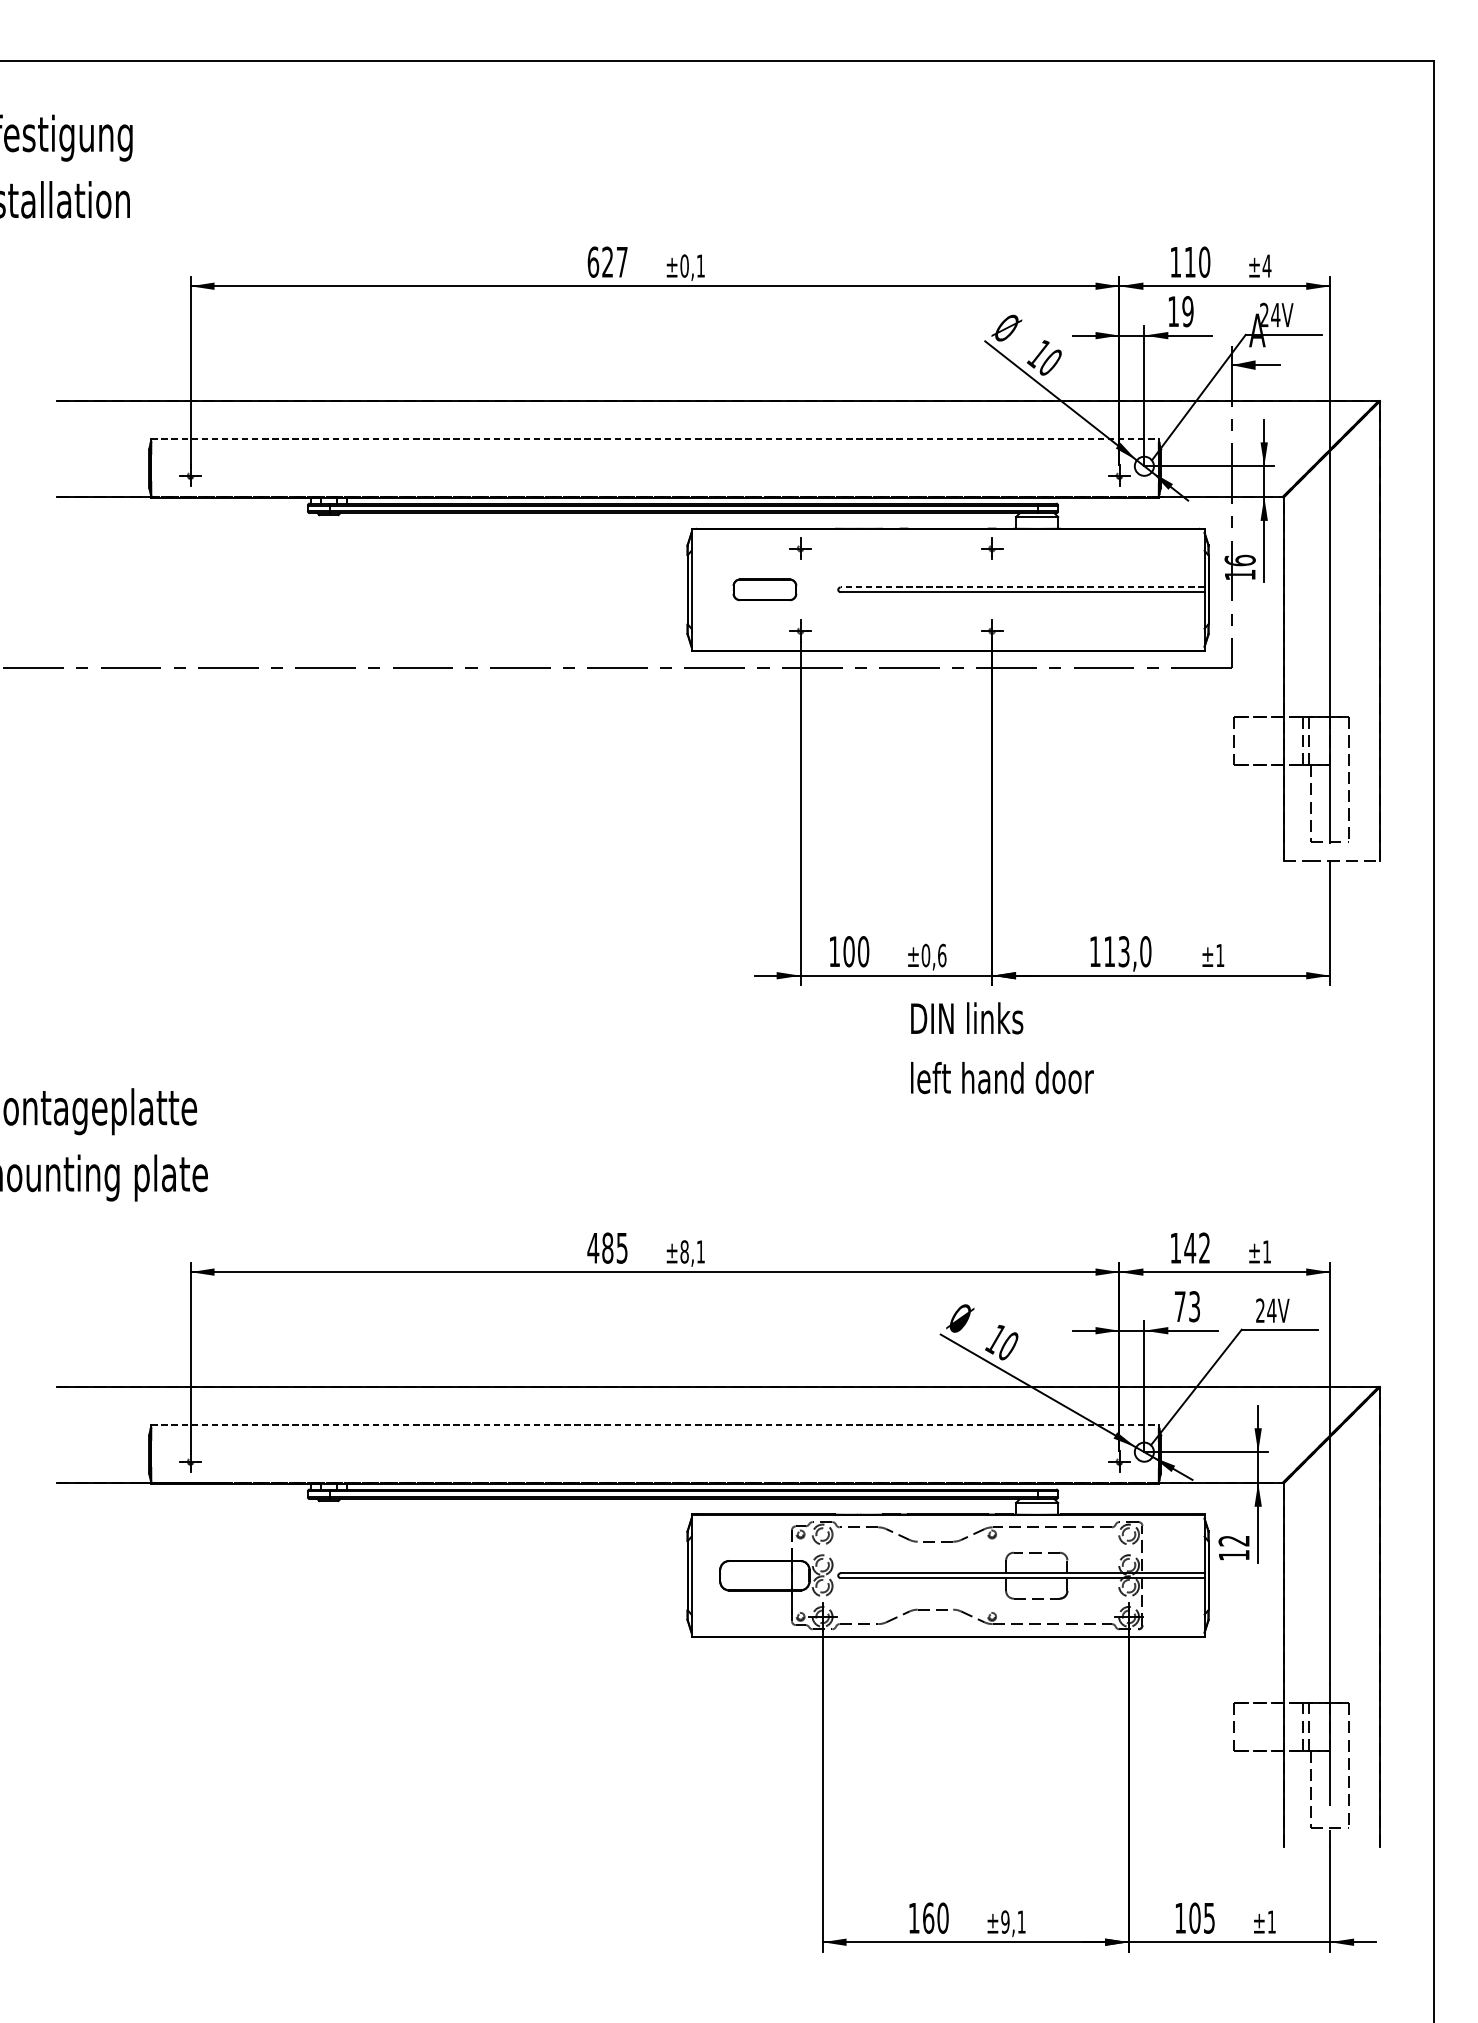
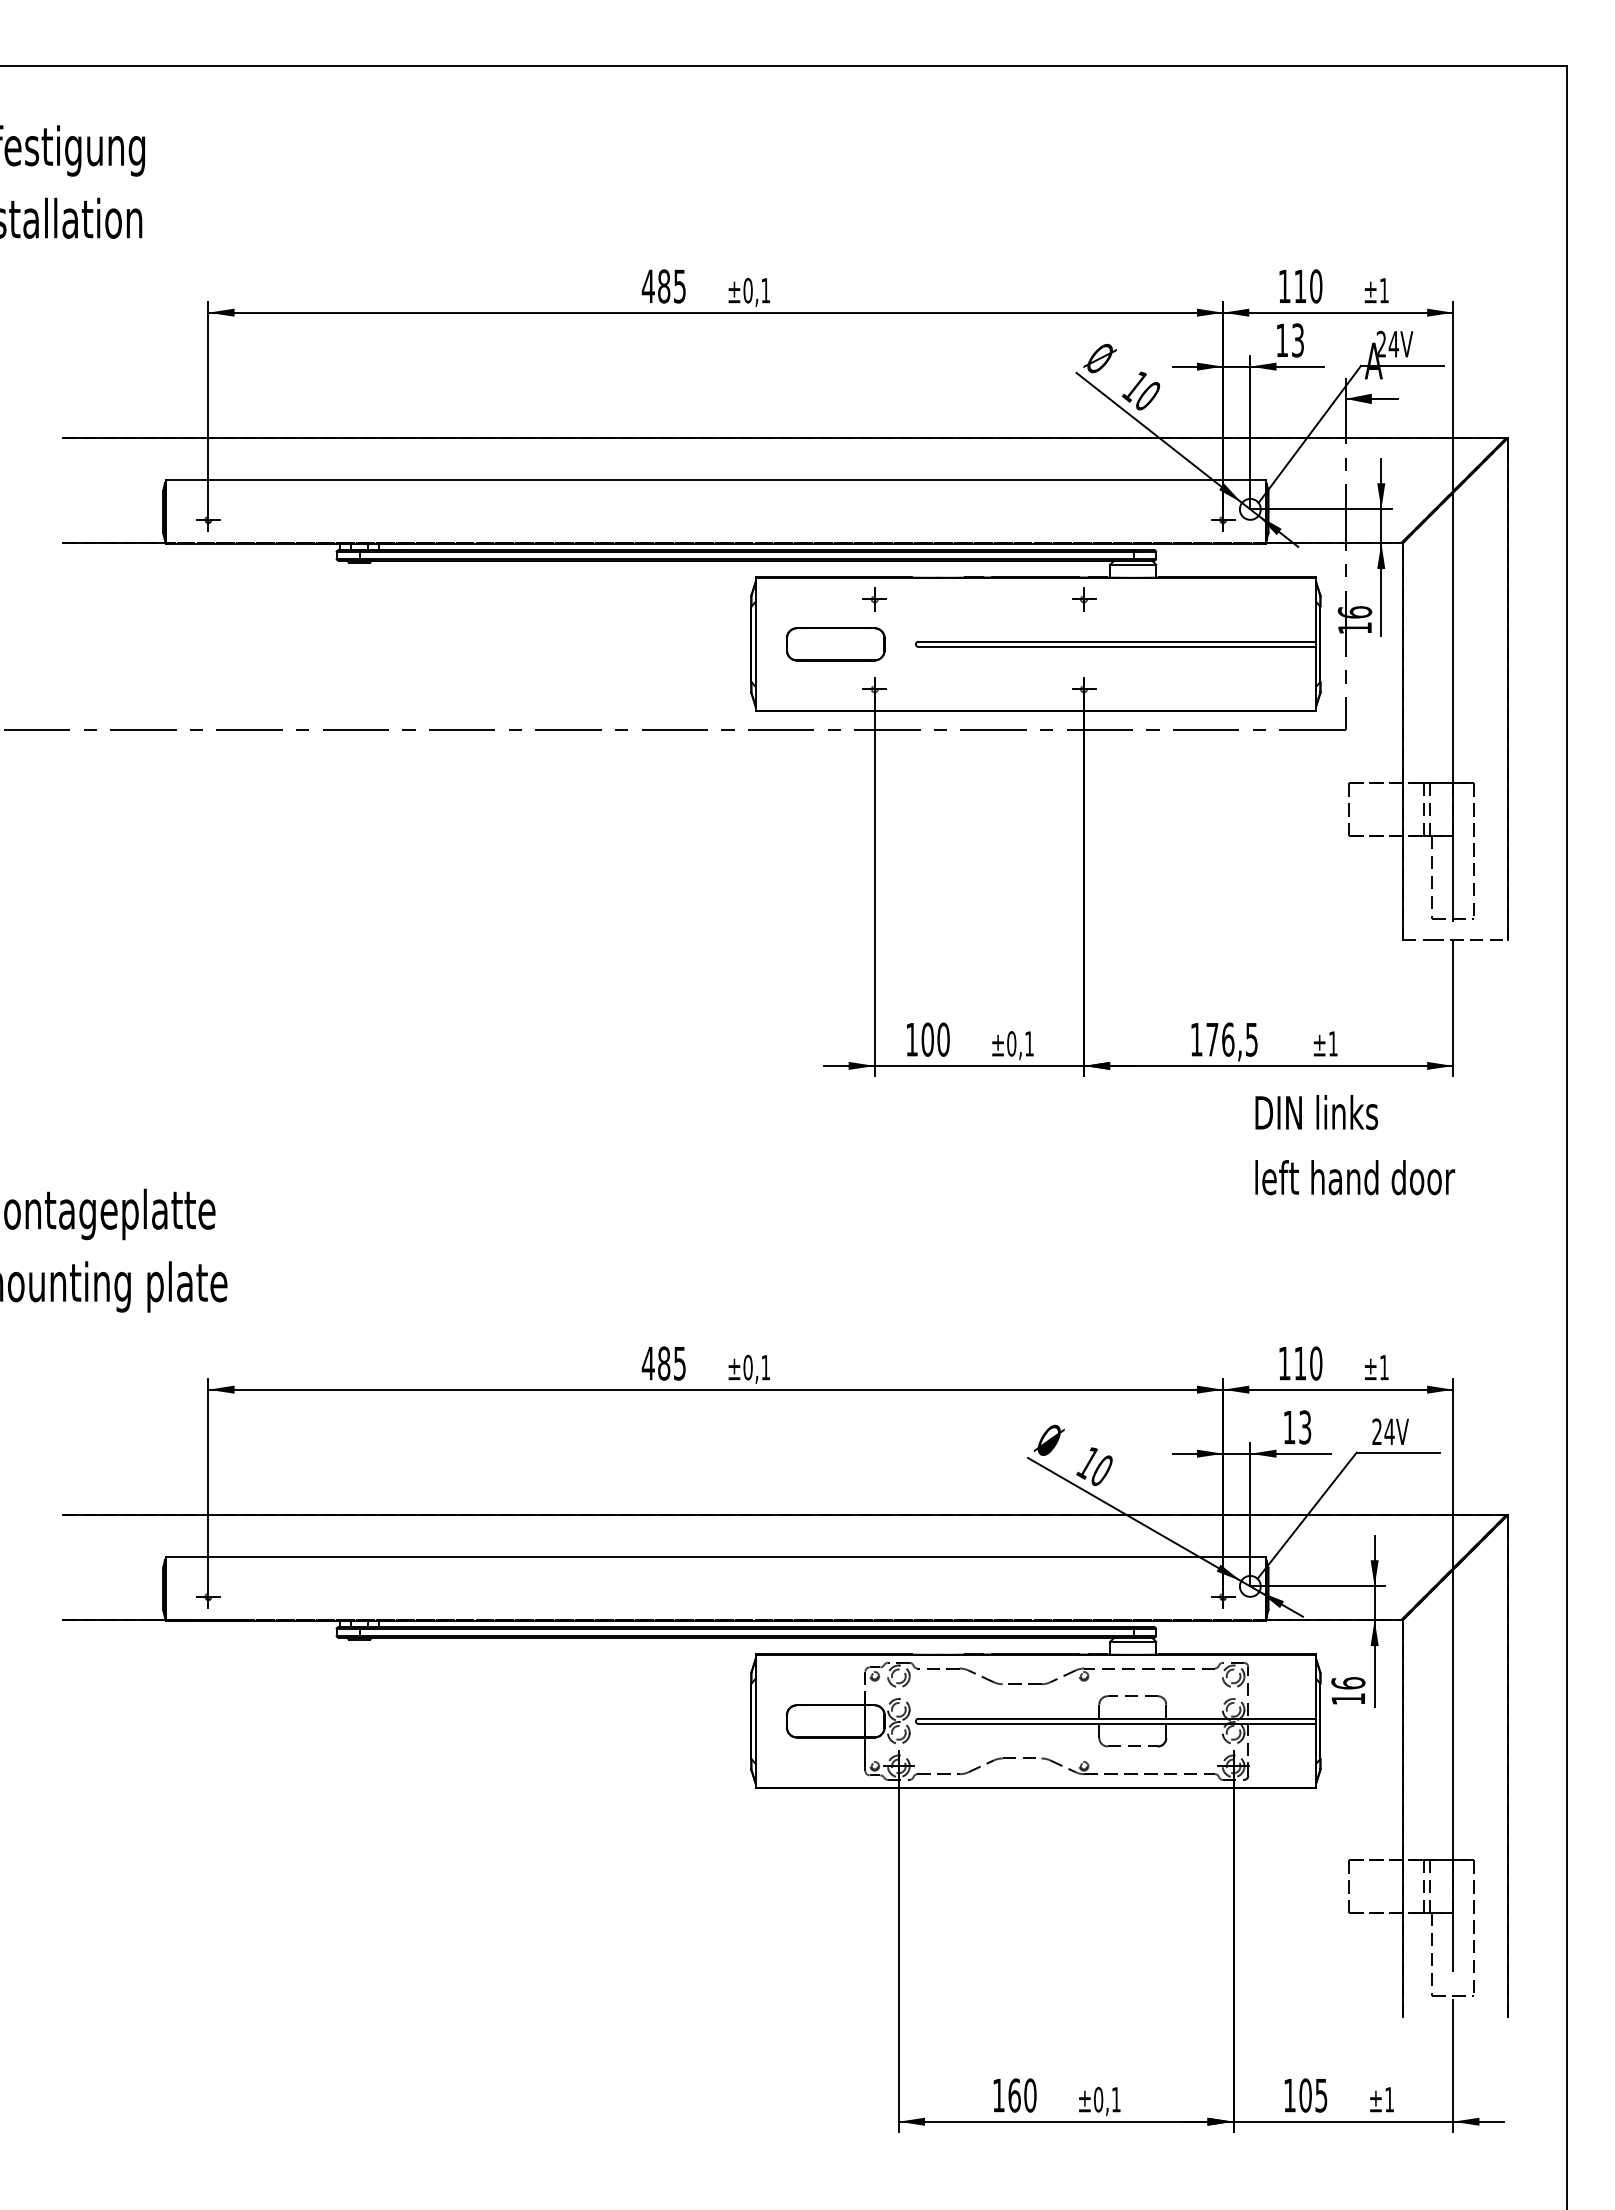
text: (607, 262) -> (663, 286), 627 -> 485
text: (1267, 265) -> (1384, 290), ±4 -> ±1
text: (1187, 311) -> (1297, 340), 19 -> 13
line: (655, 438) -> (716, 479), dashed -> solid
line: (1022, 587) -> (1117, 641), dashed -> solid
part: (764, 589) -> (835, 644), size x1.43
text: (1128, 951) -> (1232, 1039), 113,0 -> 176,5
text: (942, 955) -> (1029, 1043), ±0,6 -> ±0,1
text: (1002, 1048) -> (1355, 1145), moved
text: (1196, 1248) -> (1307, 1363), 142 -> 110
text: (684, 1251) -> (747, 1367), ±8,1 -> ±0,1
text: (1180, 1305) -> (1289, 1426), 73 -> 13
line: (655, 1424) -> (716, 1556), dashed -> solid
text: (1234, 1541) -> (1348, 1683), 12 -> 16
text: (1005, 1921) -> (1098, 2099), ±9,1 -> ±0,1

